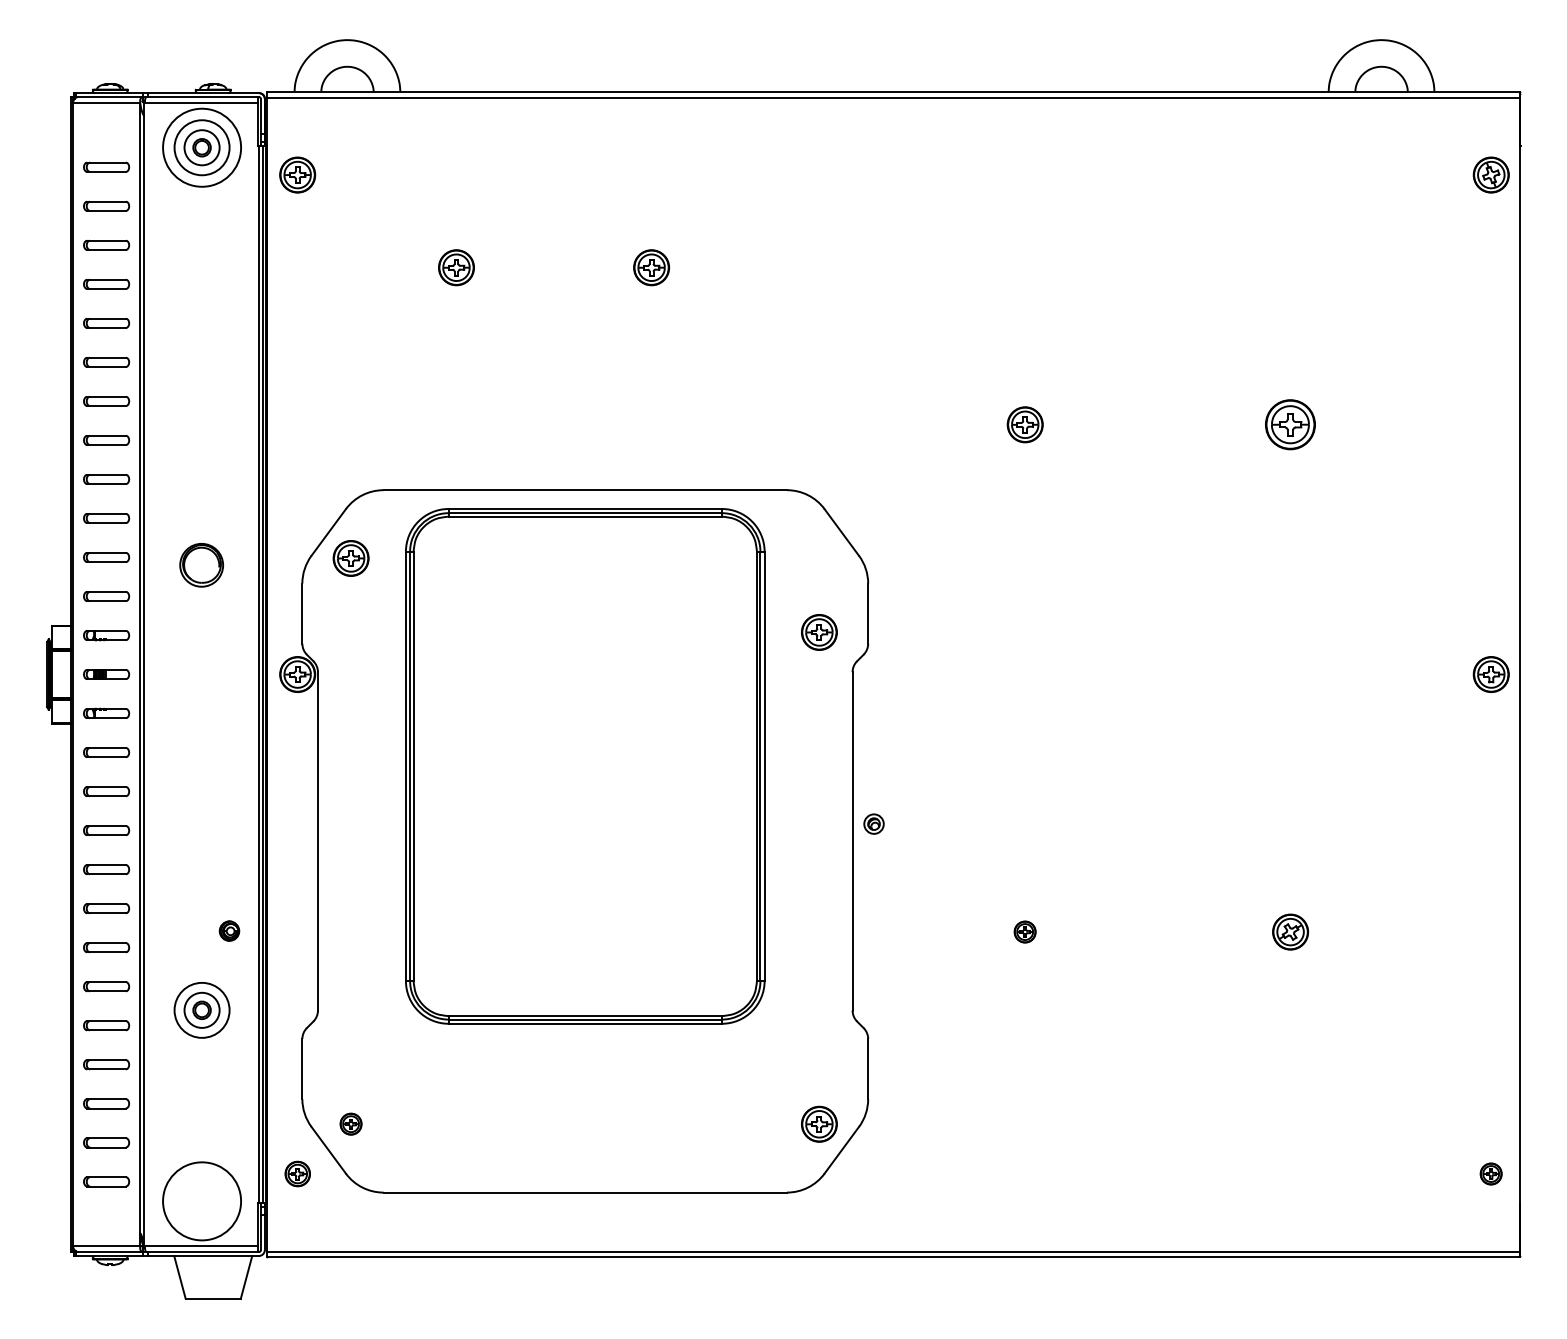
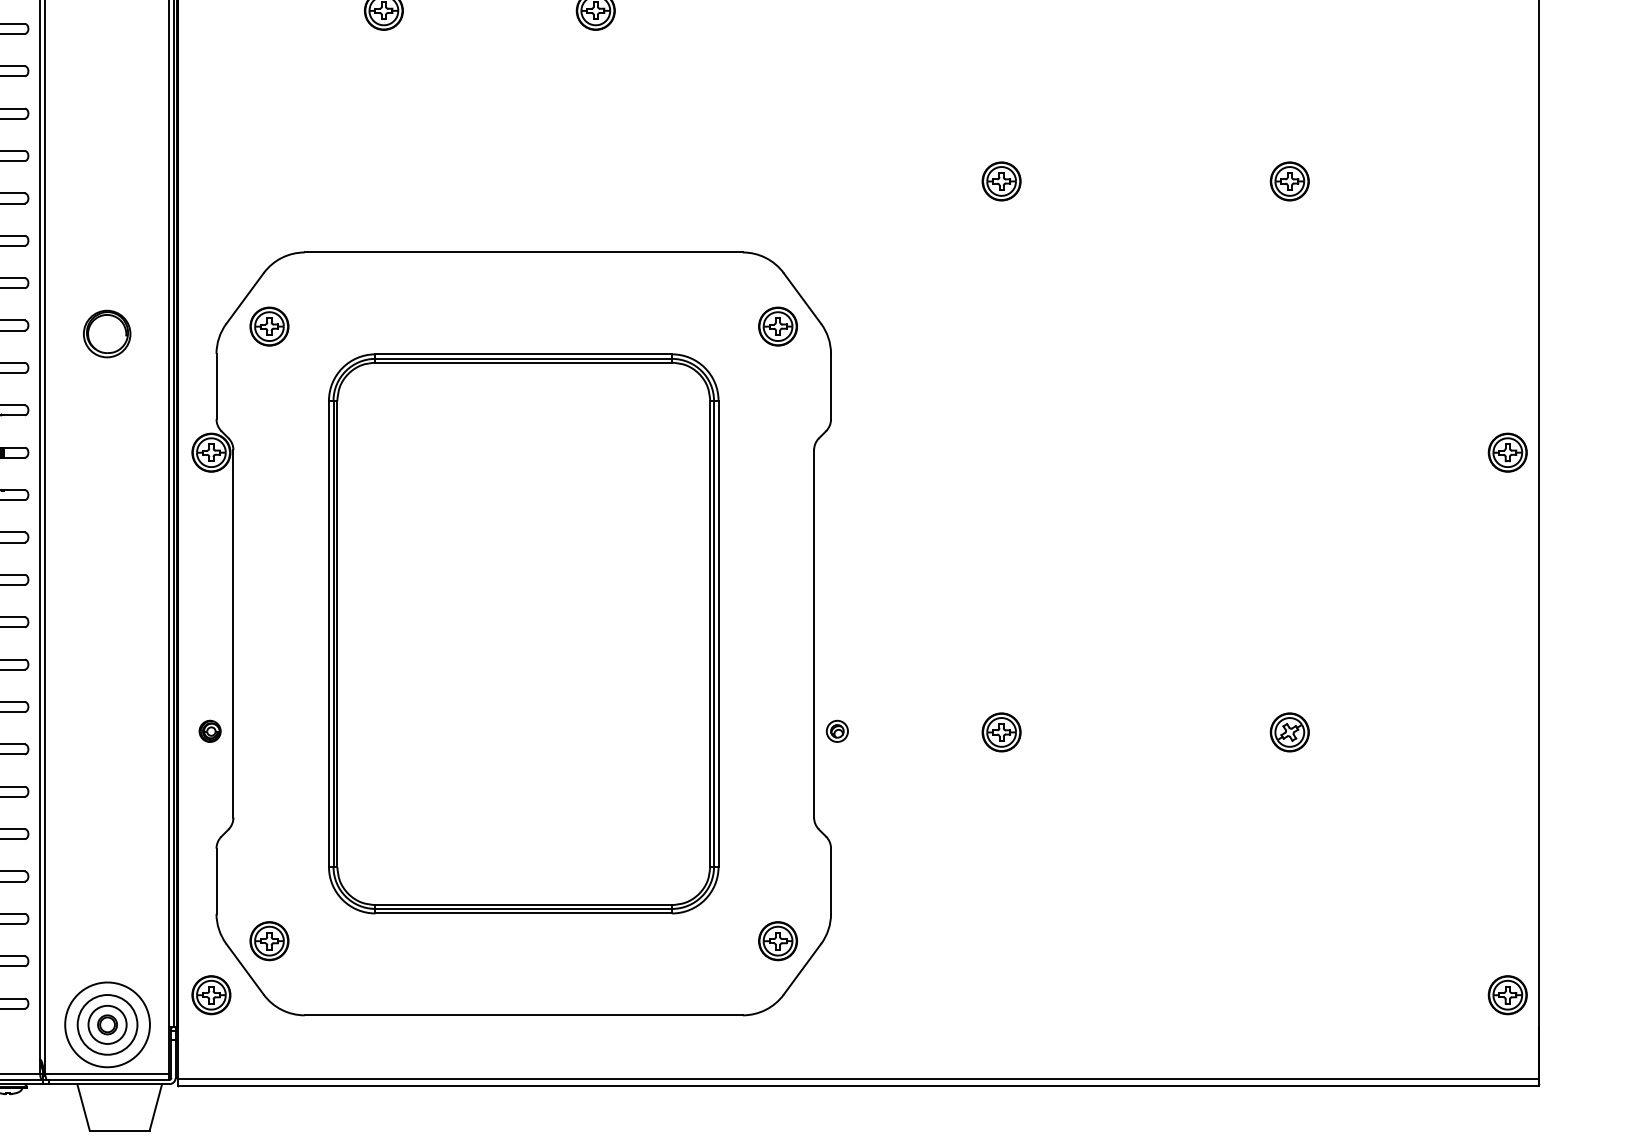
part: (1290, 424) -> (1289, 181), size x0.71
part: (819, 632) -> (778, 326), moved
part: (585, 766) -> (524, 634), moved
part: (873, 823) -> (836, 730), moved
part: (229, 930) -> (210, 730), moved
part: (1024, 931) -> (1000, 731), size x1.67
part: (201, 1010) -> (106, 1025), moved
part: (350, 1123) -> (268, 940), size x1.67
part: (297, 1173) -> (211, 994), size x1.43
part: (1490, 1173) -> (1506, 994), size x1.67

